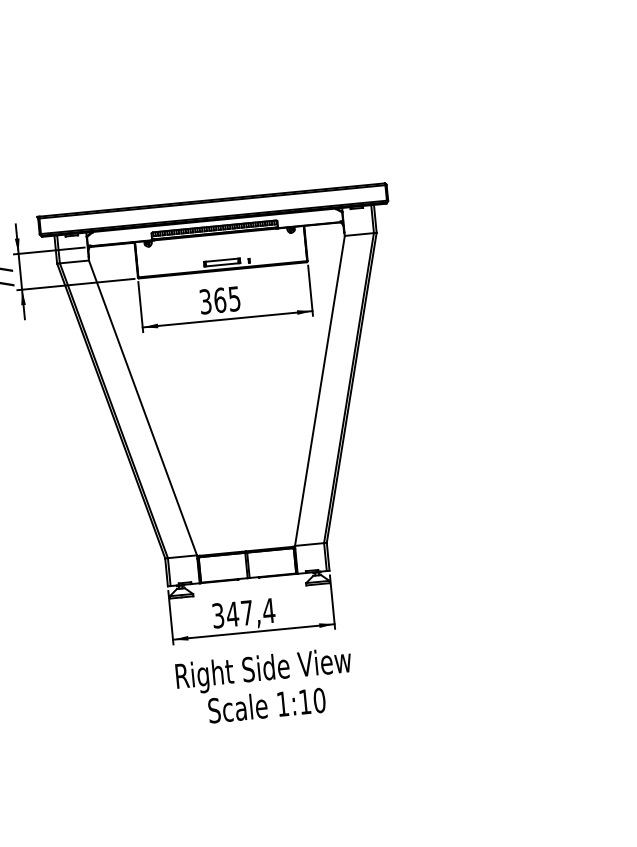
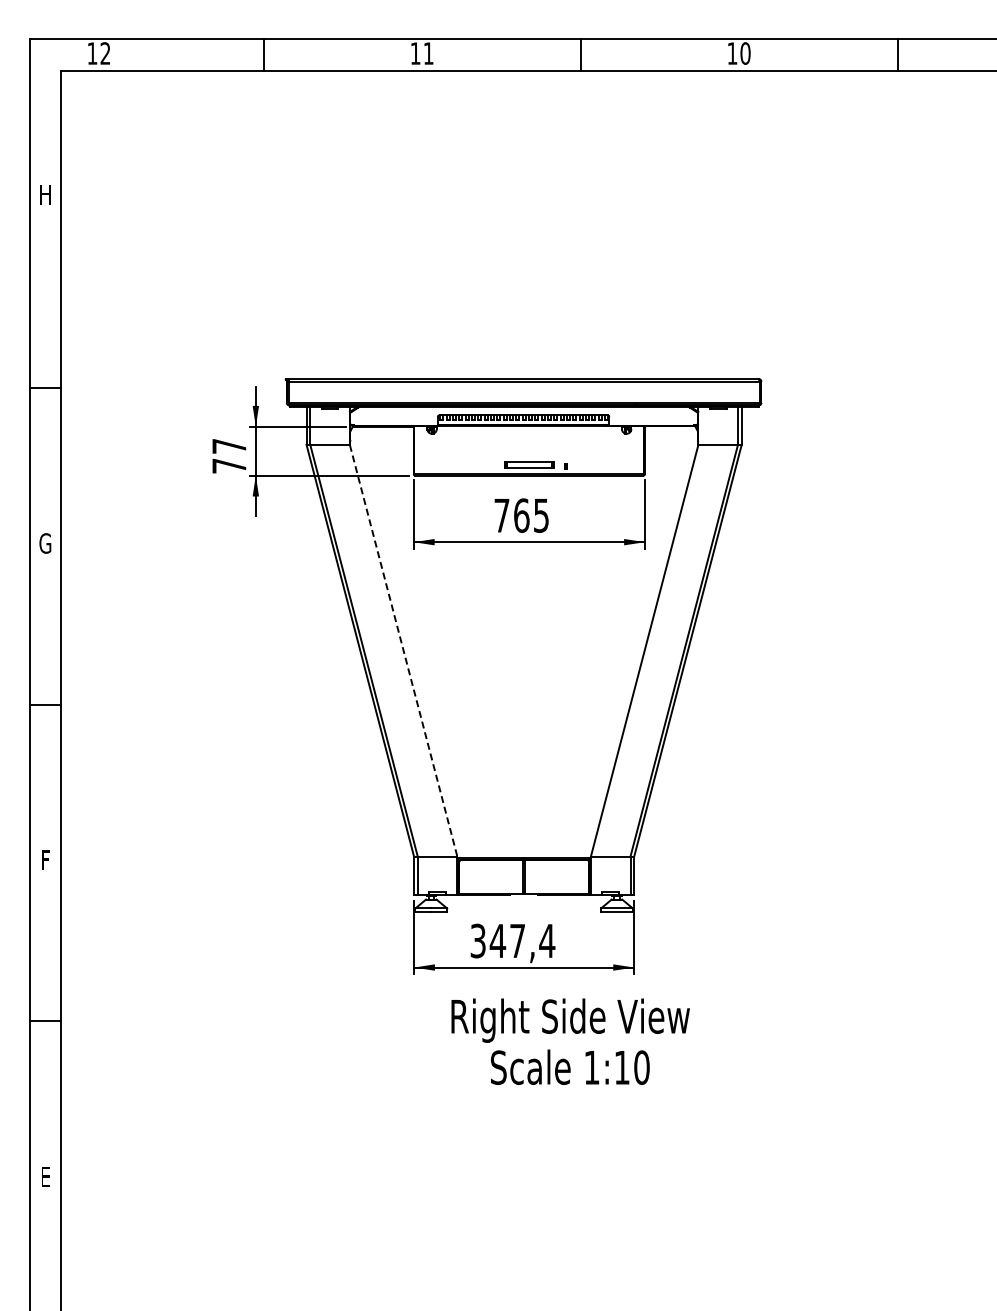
text: (205, 301) -> (501, 515), 365 -> 765
line: (142, 407) -> (403, 650), solid -> dashed
text: (265, 686) -> (570, 1041), moved

